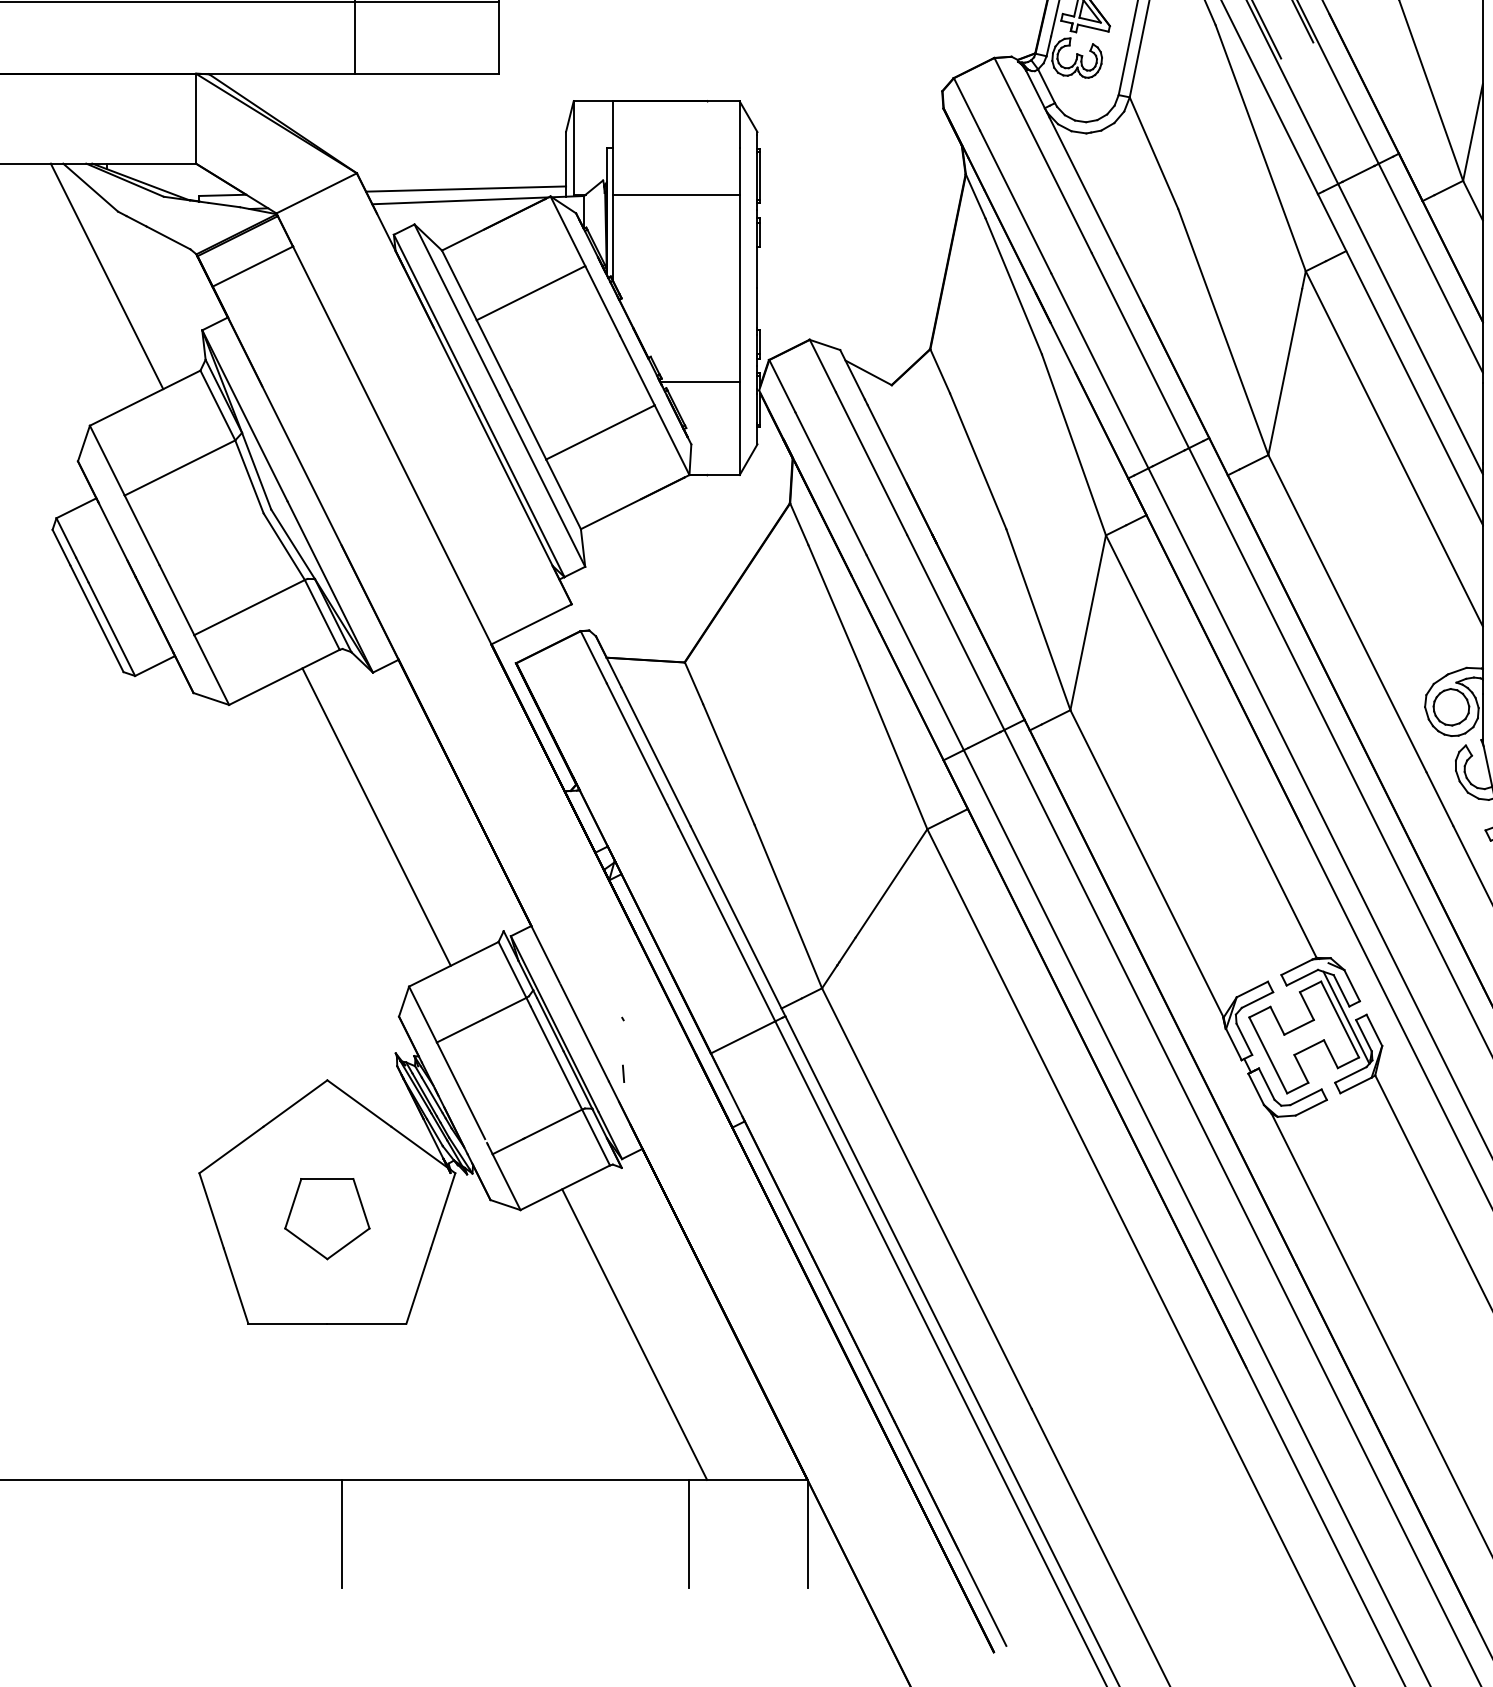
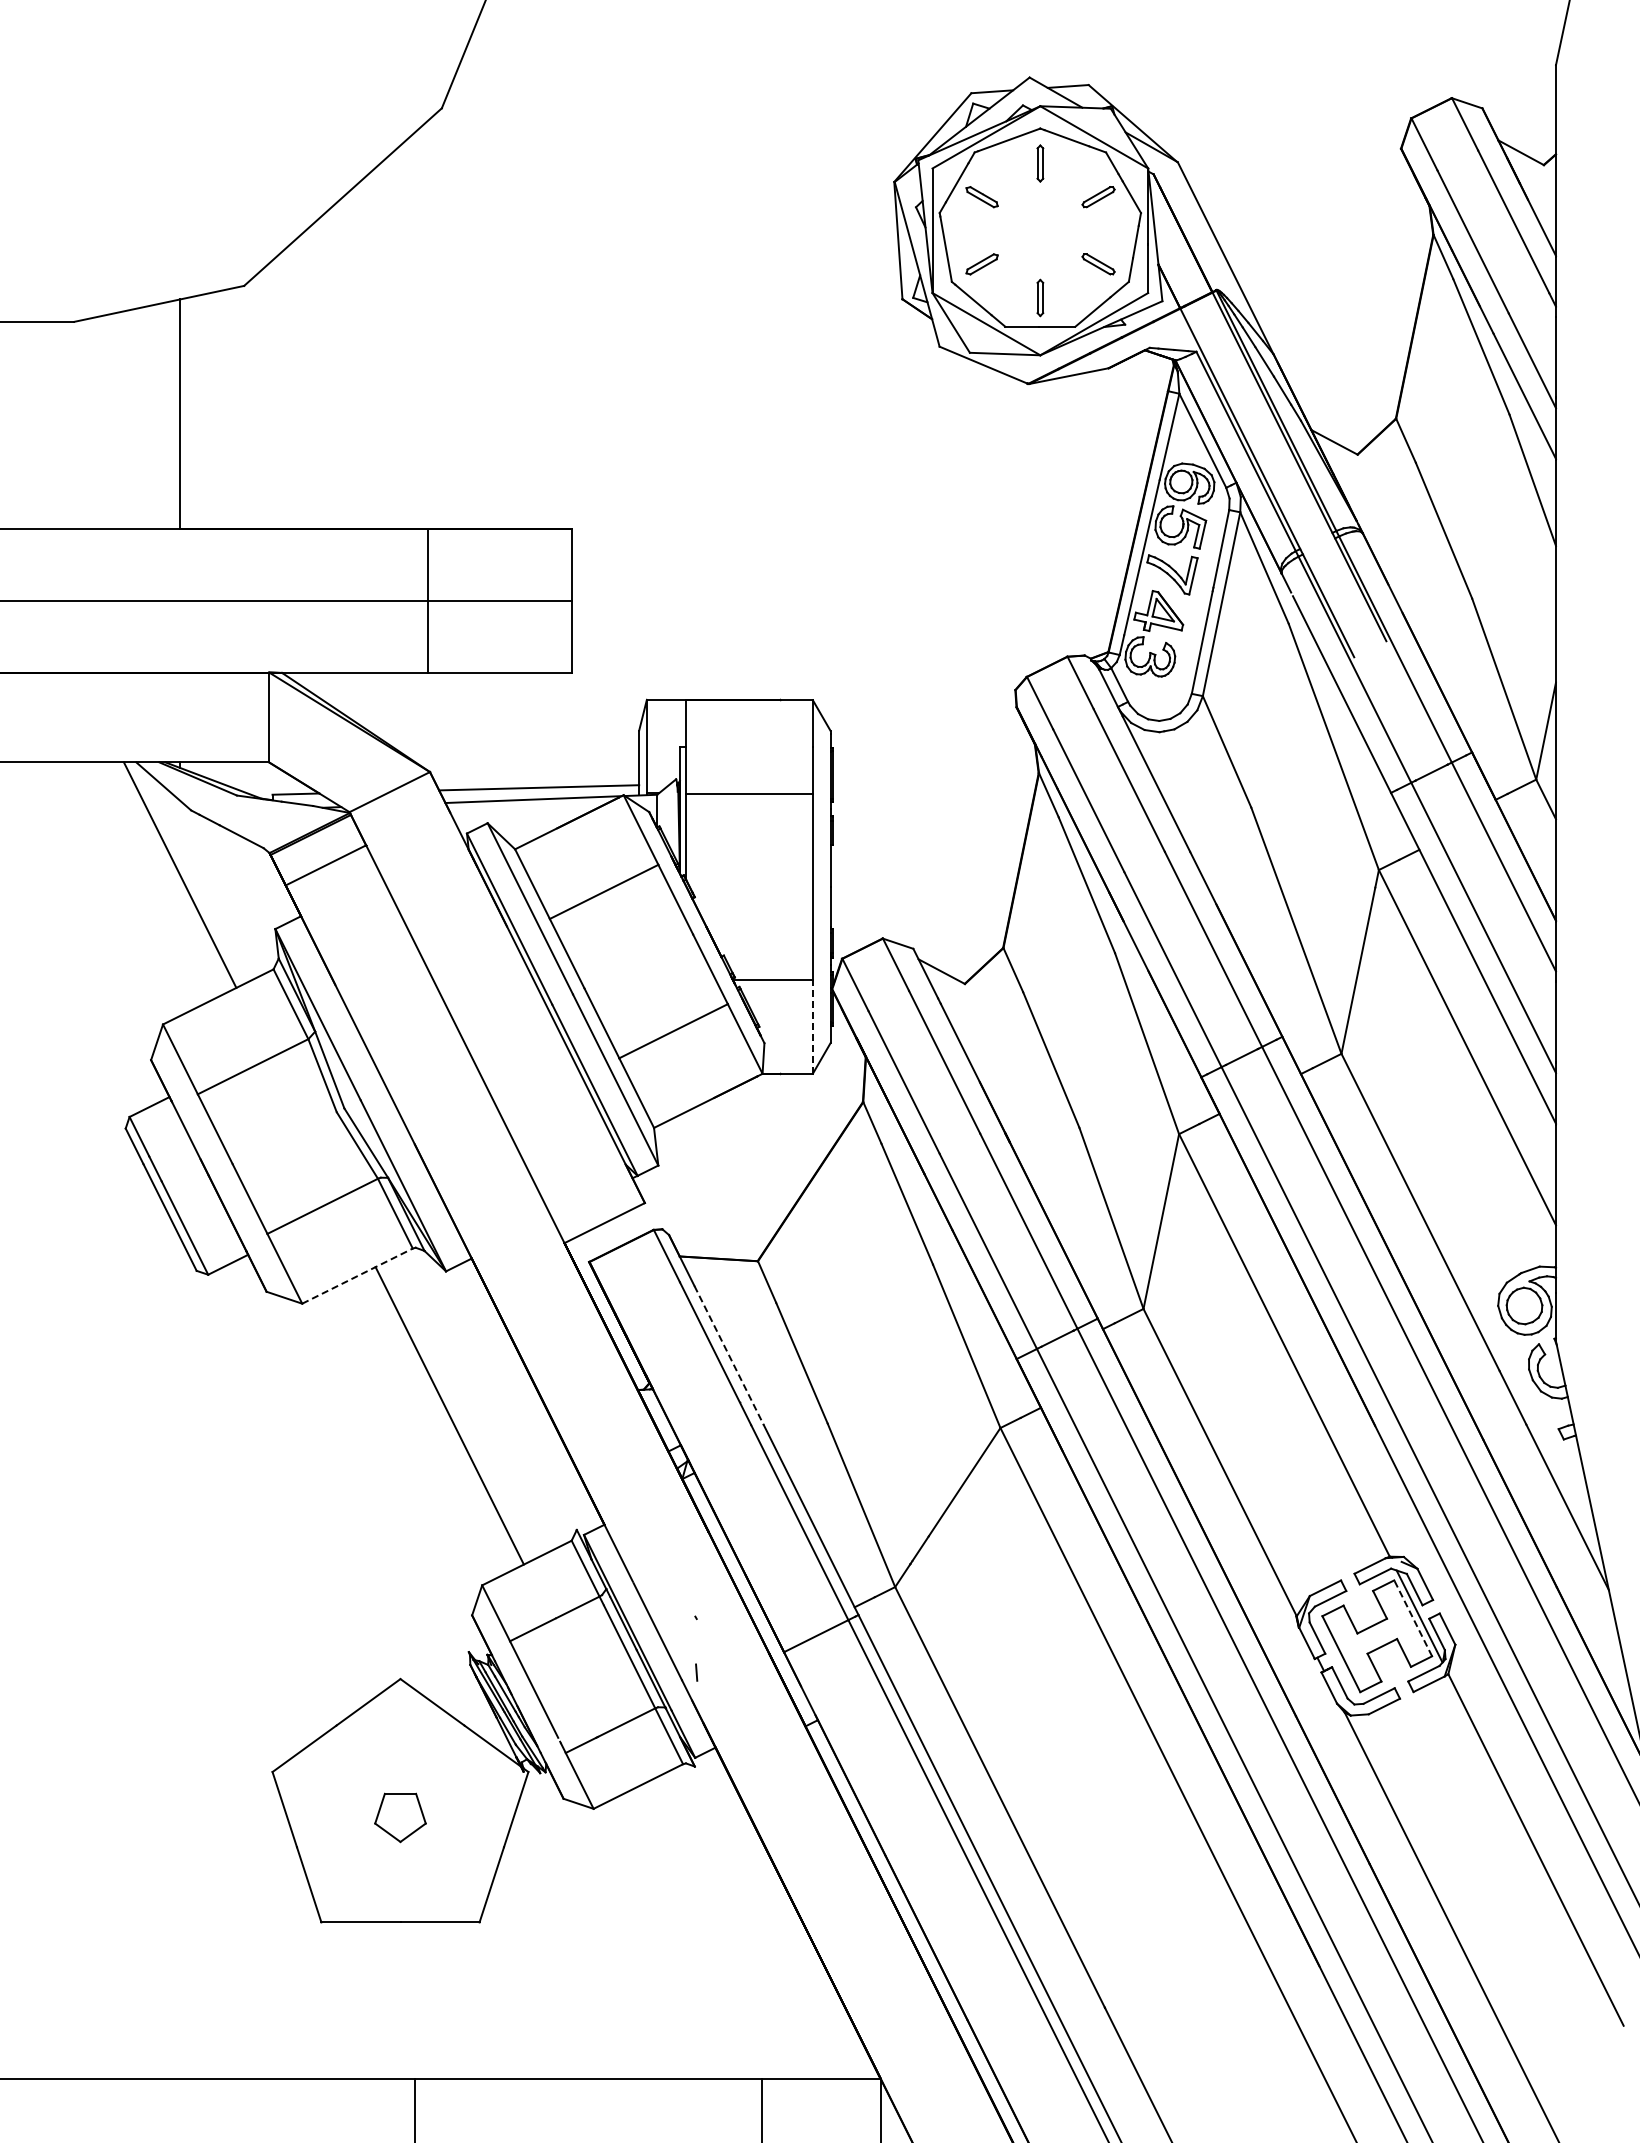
line: (739, 428) -> (812, 1027), solid -> dashed
line: (284, 677) -> (357, 1276), solid -> dashed
line: (656, 756) -> (729, 1355), solid -> dashed
line: (1339, 1018) -> (1412, 1617), solid -> dashed
part: (327, 1218) -> (400, 1817), size x0.6
line: (634, 1334) -> (707, 1933), removed

